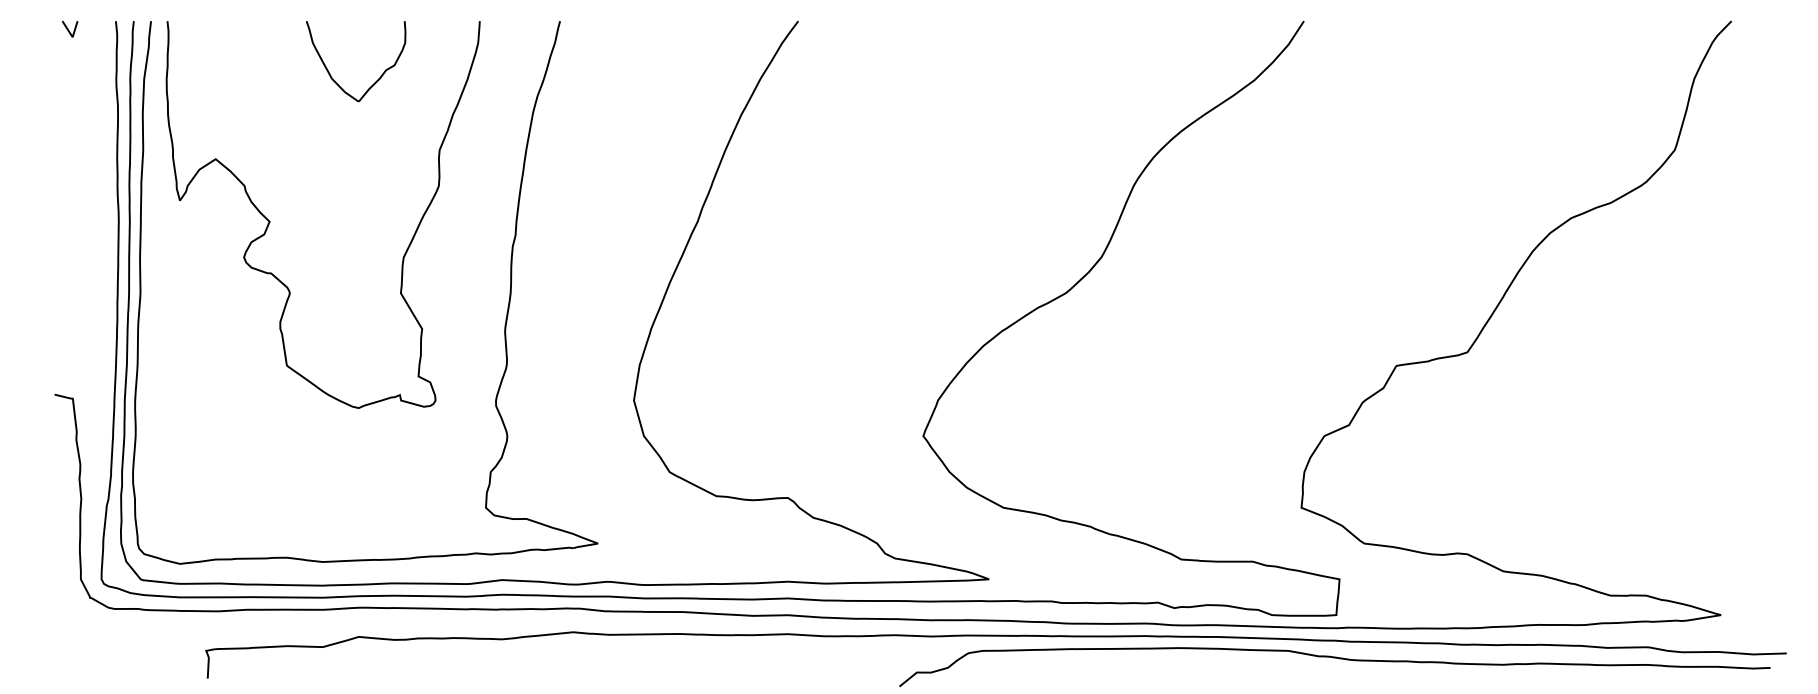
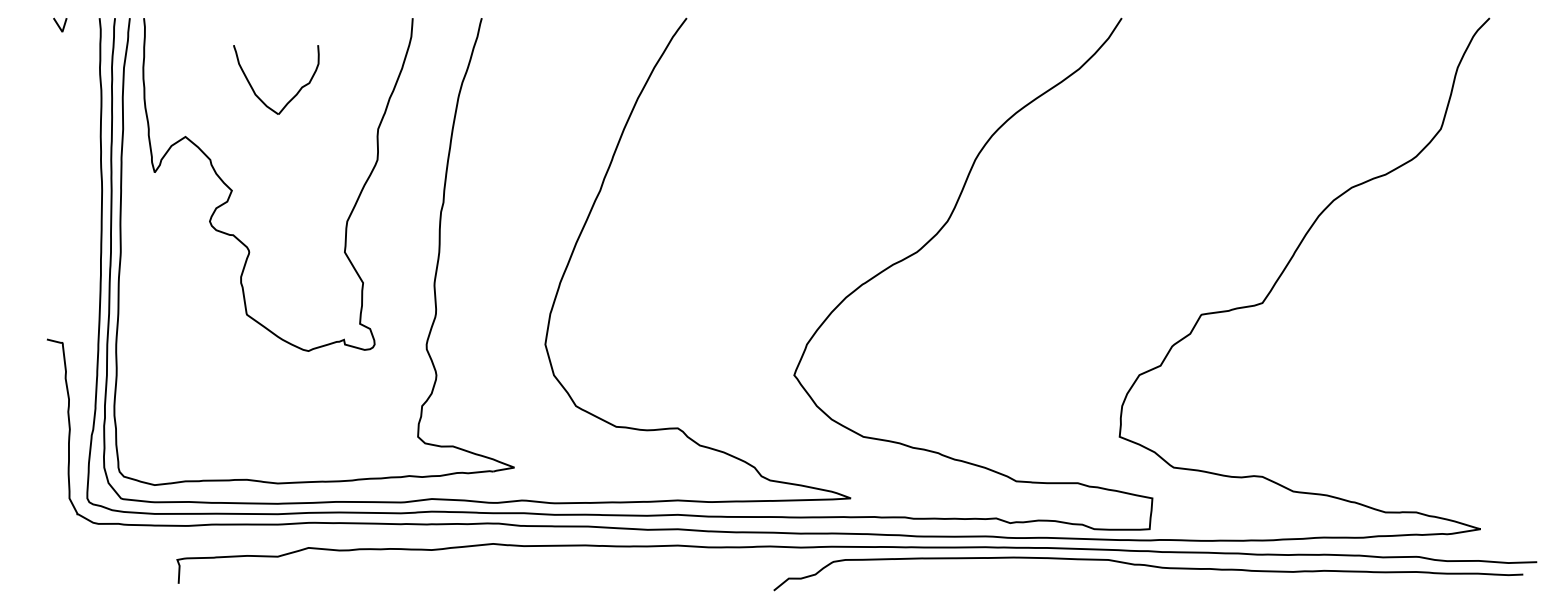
part: (376, 80) -> (293, 96), moved

